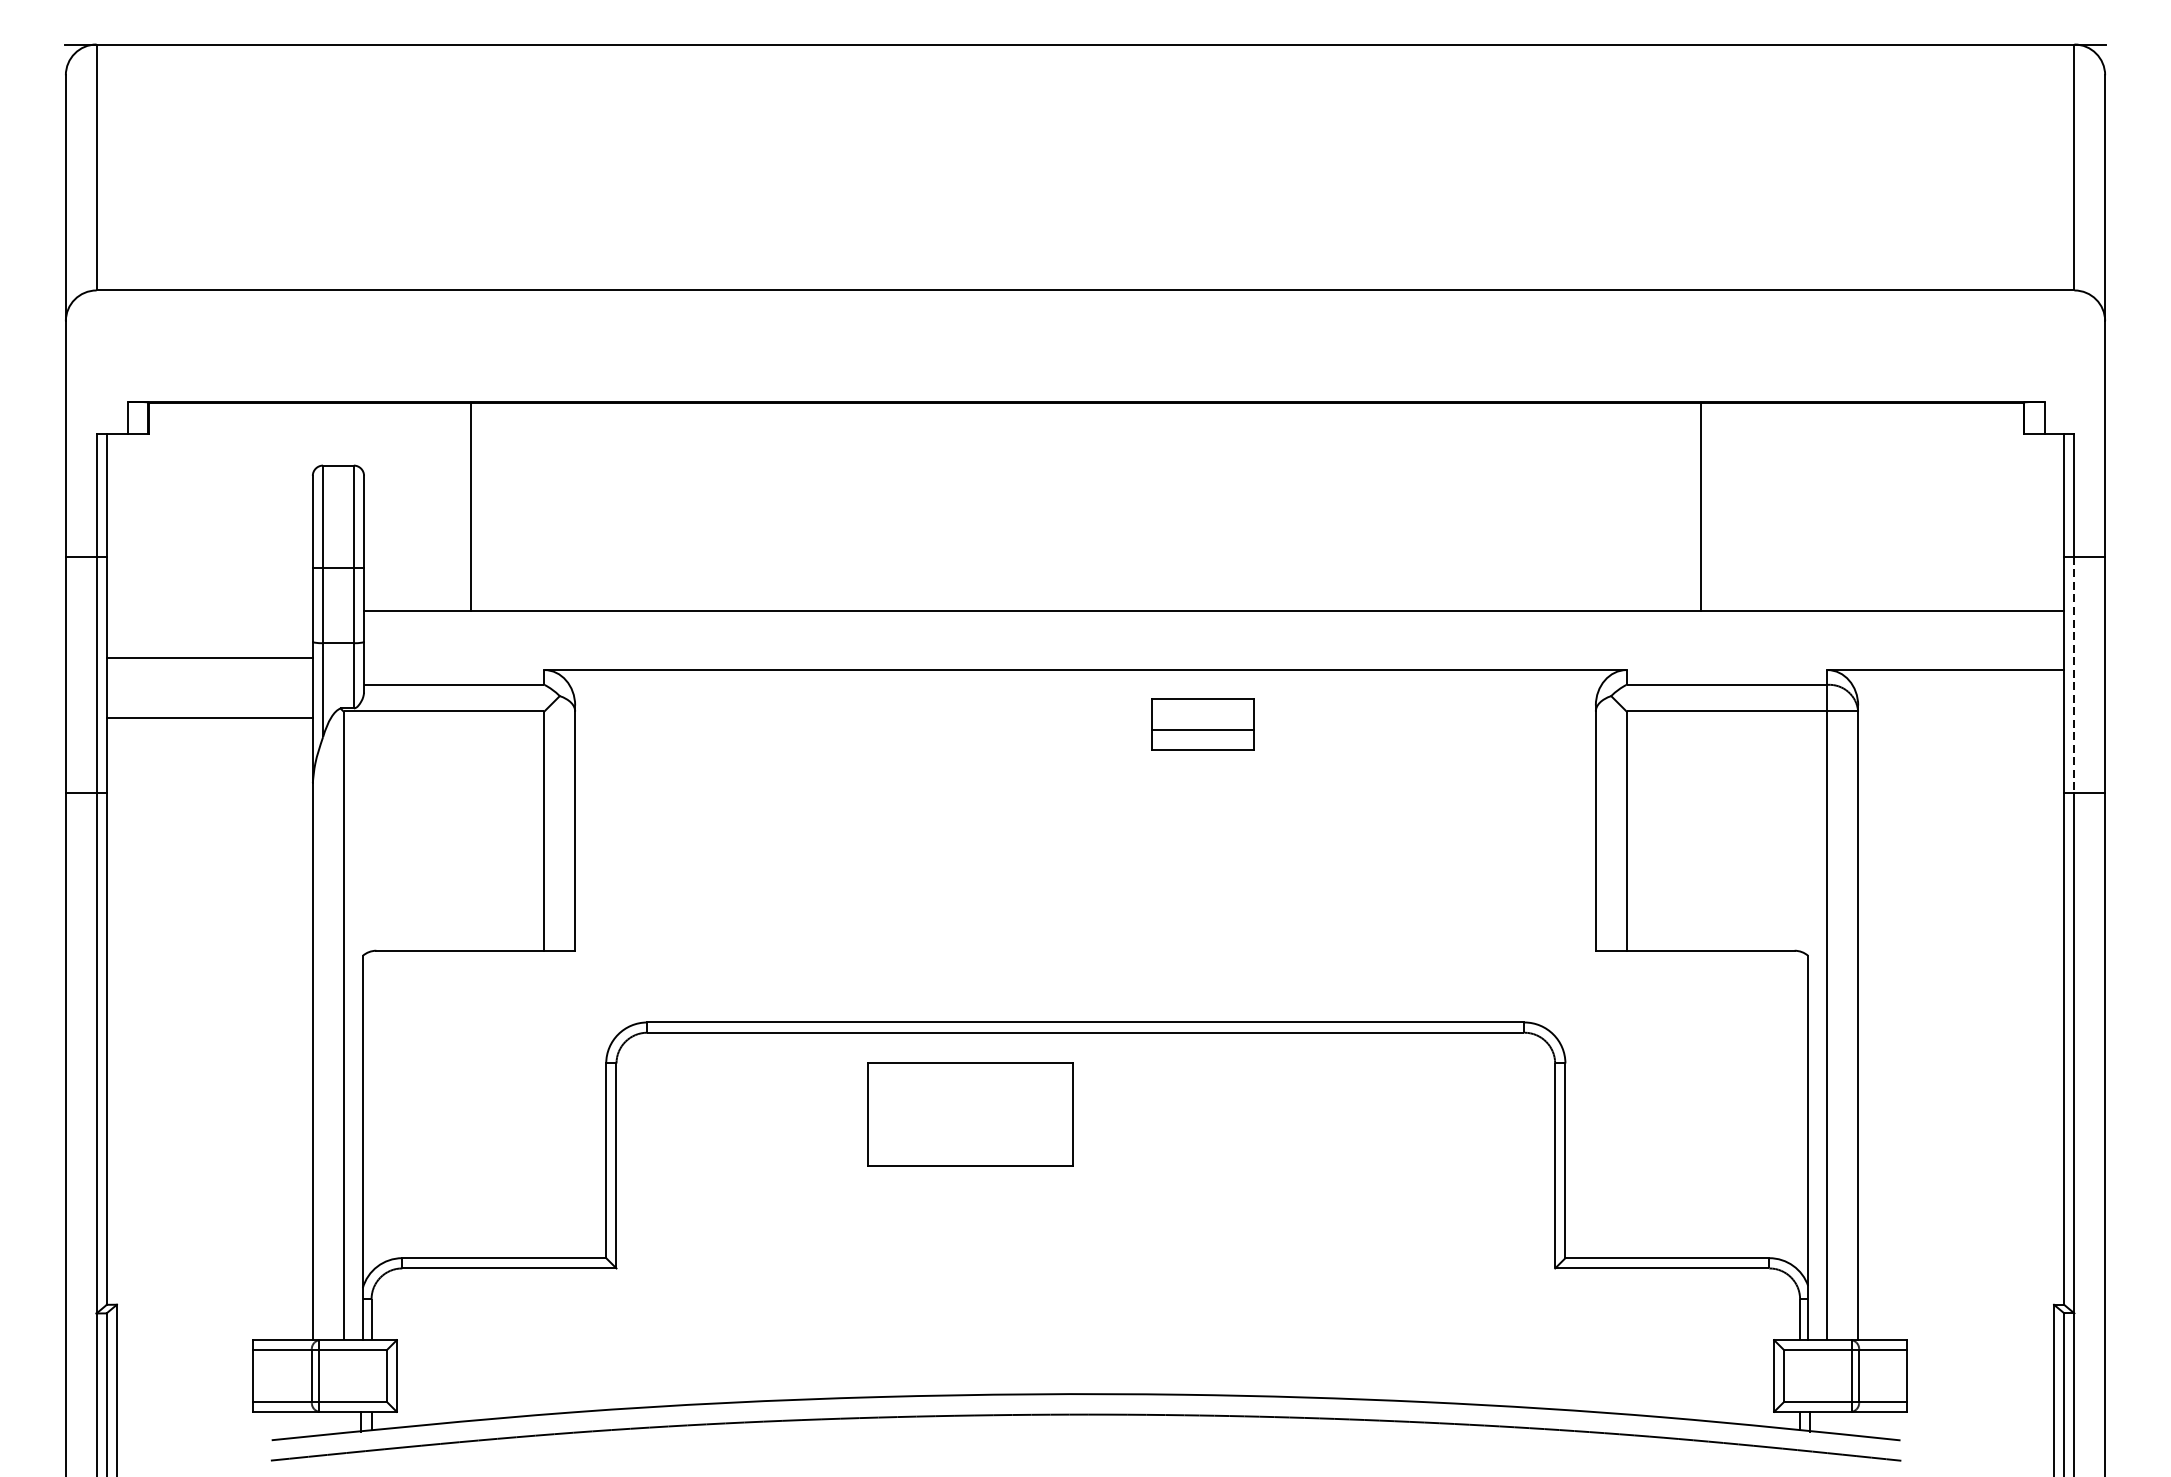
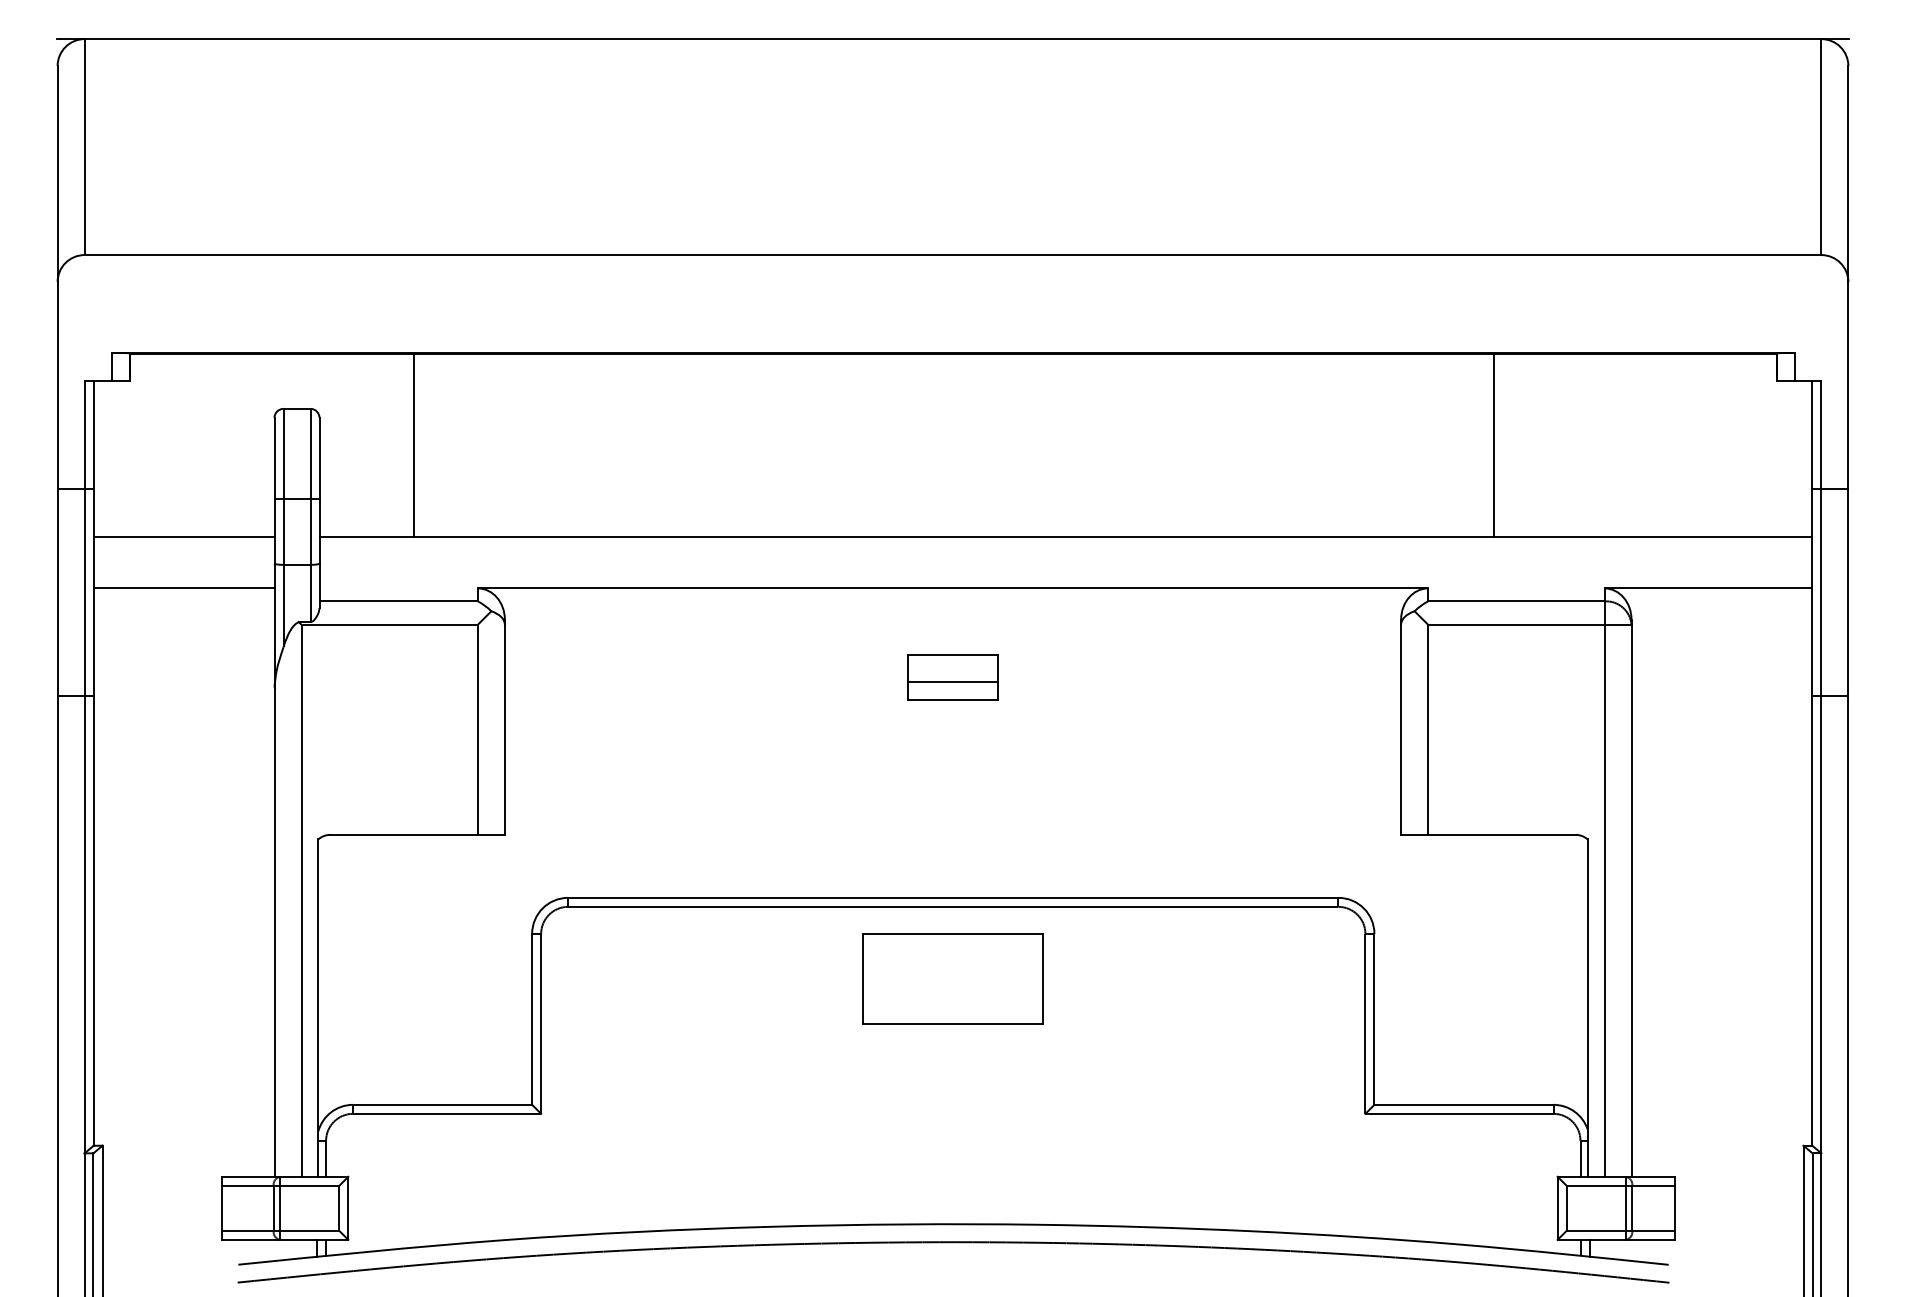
line: (209, 657) -> (183, 536), moved
line: (2074, 675) -> (1821, 593), dashed -> solid
line: (209, 718) -> (183, 588), moved
part: (1202, 724) -> (952, 677), moved
part: (969, 1114) -> (952, 978), moved

